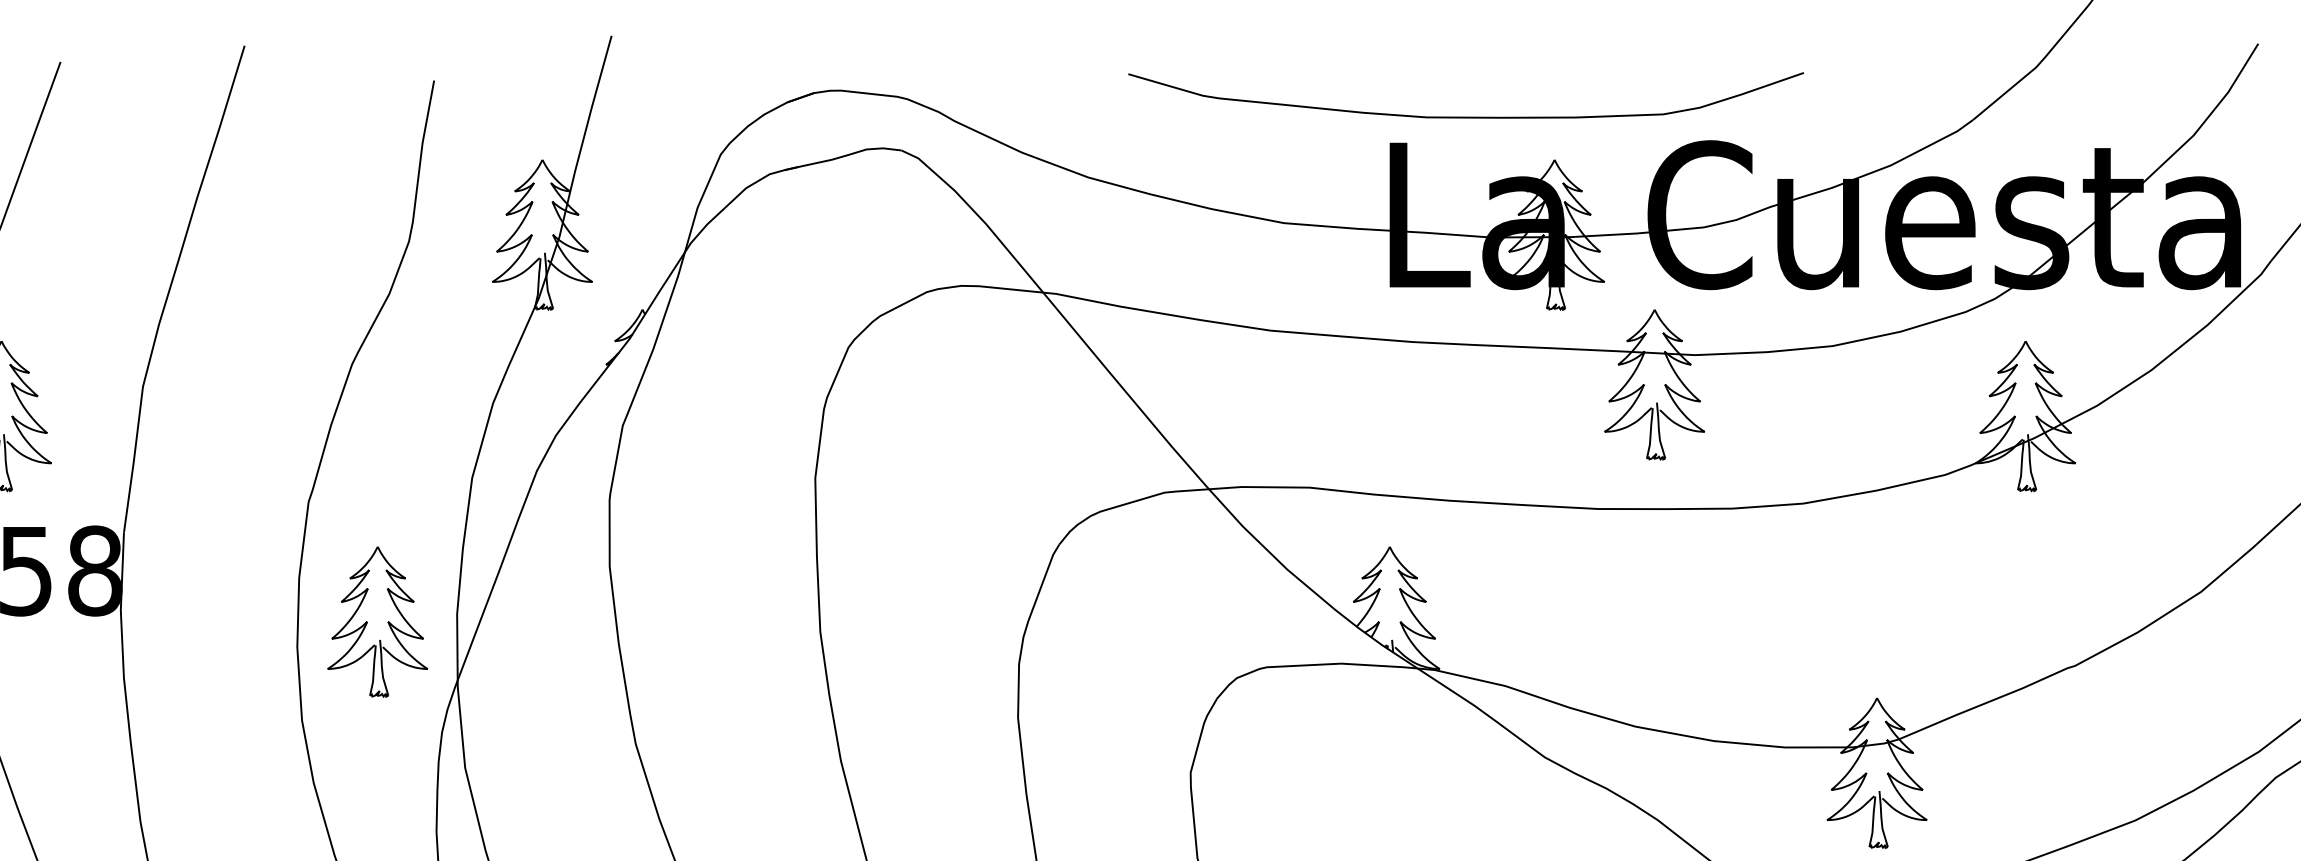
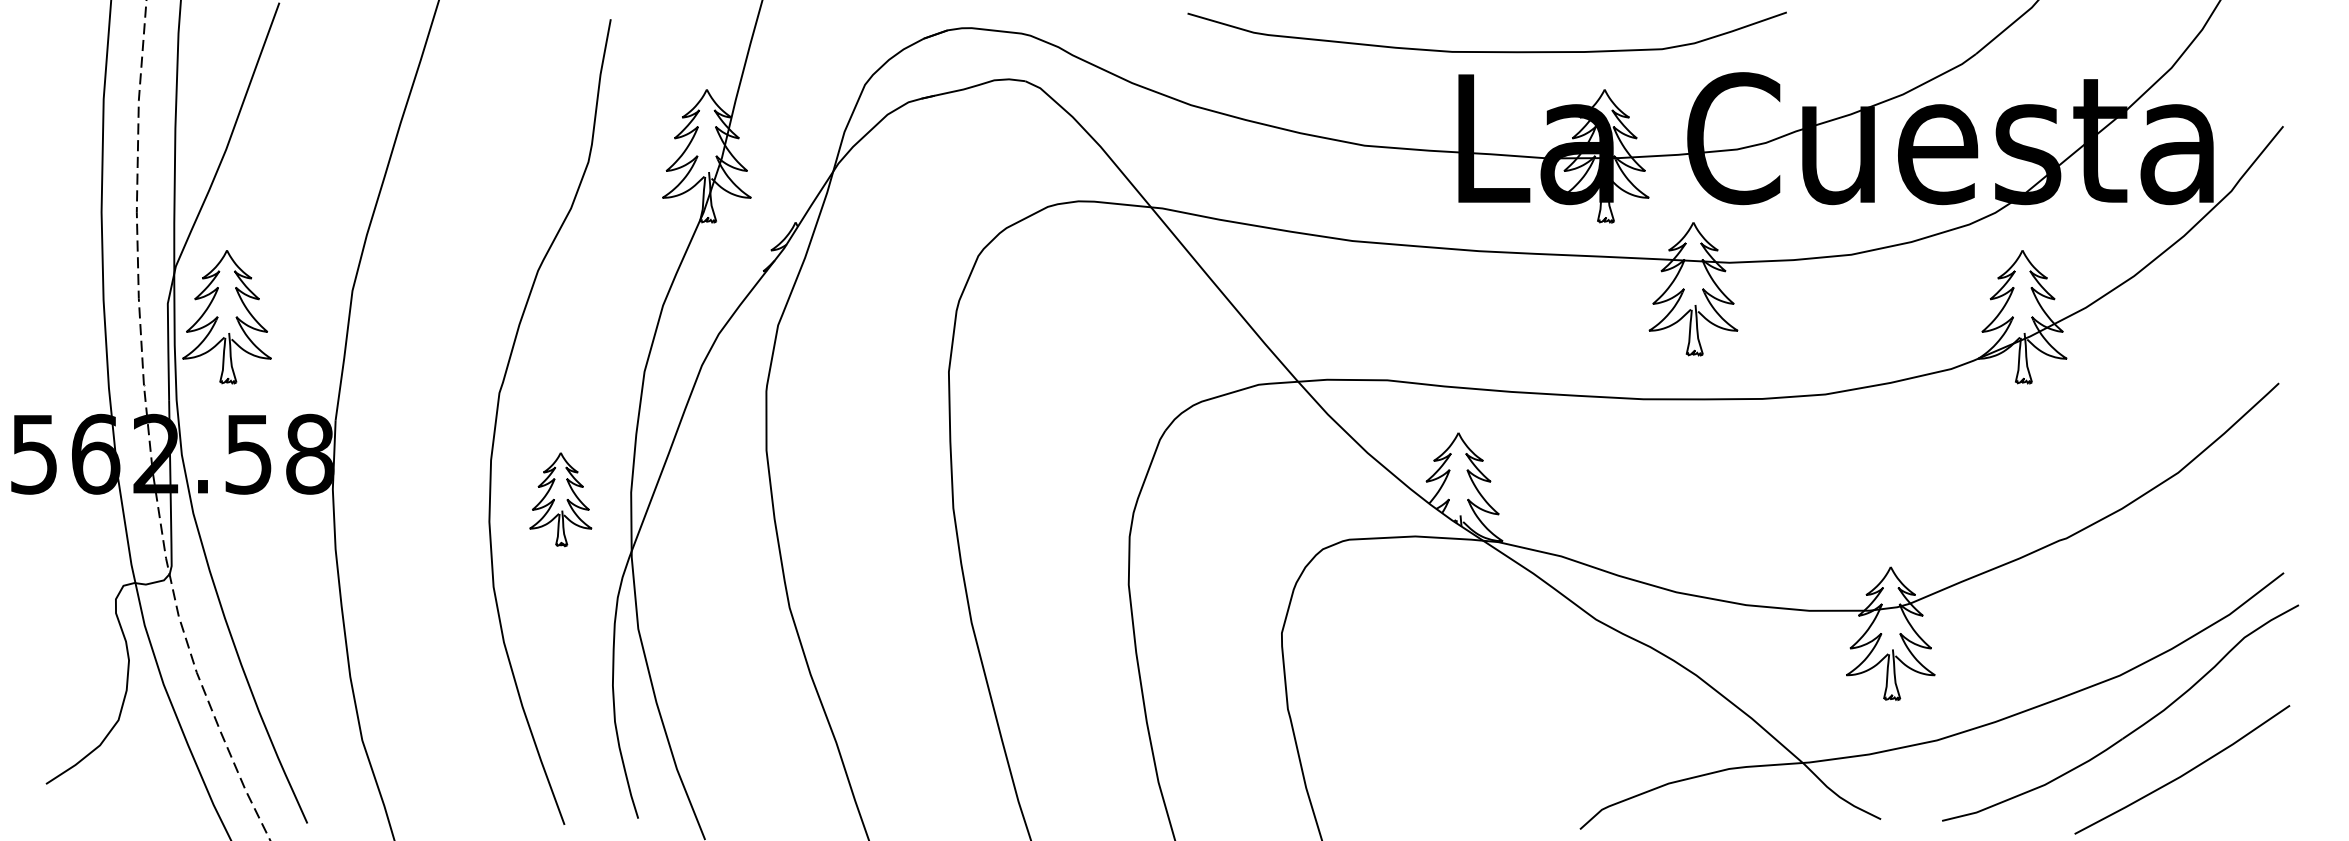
curve: (1465, 116) -> (1486, 51), moved
part: (377, 621) -> (560, 499), size x0.7

